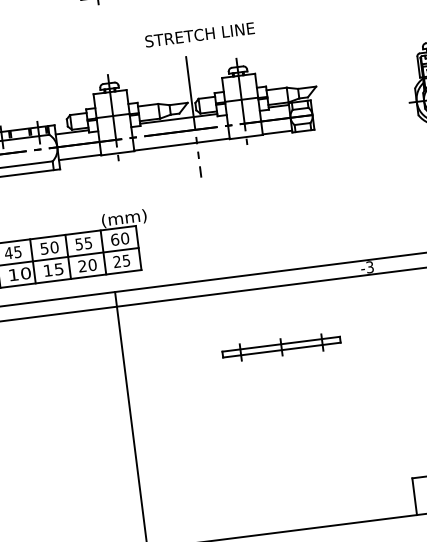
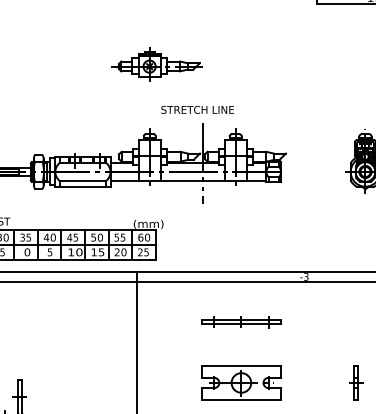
text: (199, 34) -> (197, 109), moved
part: (293, 437) -> (241, 382), added

